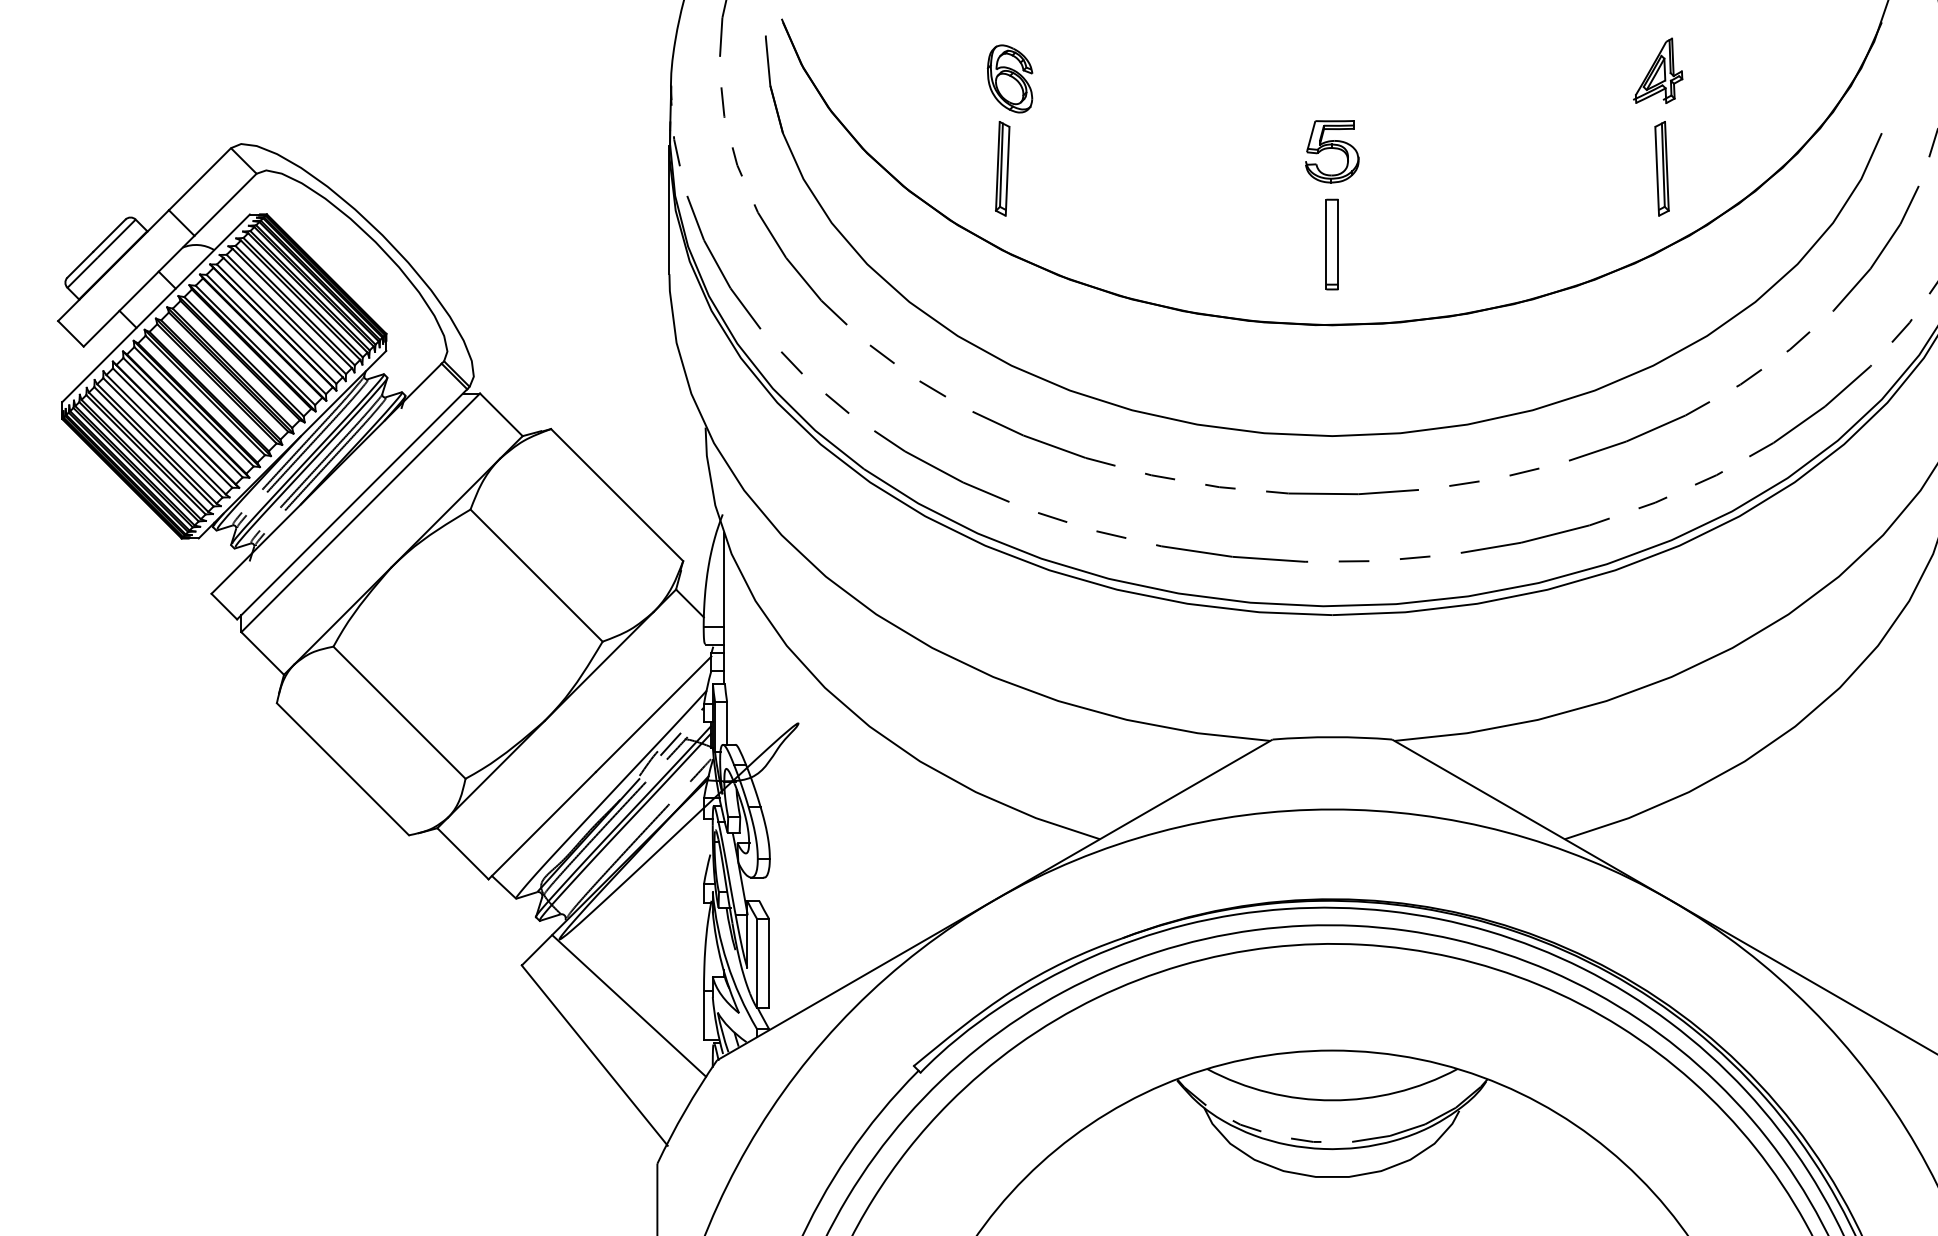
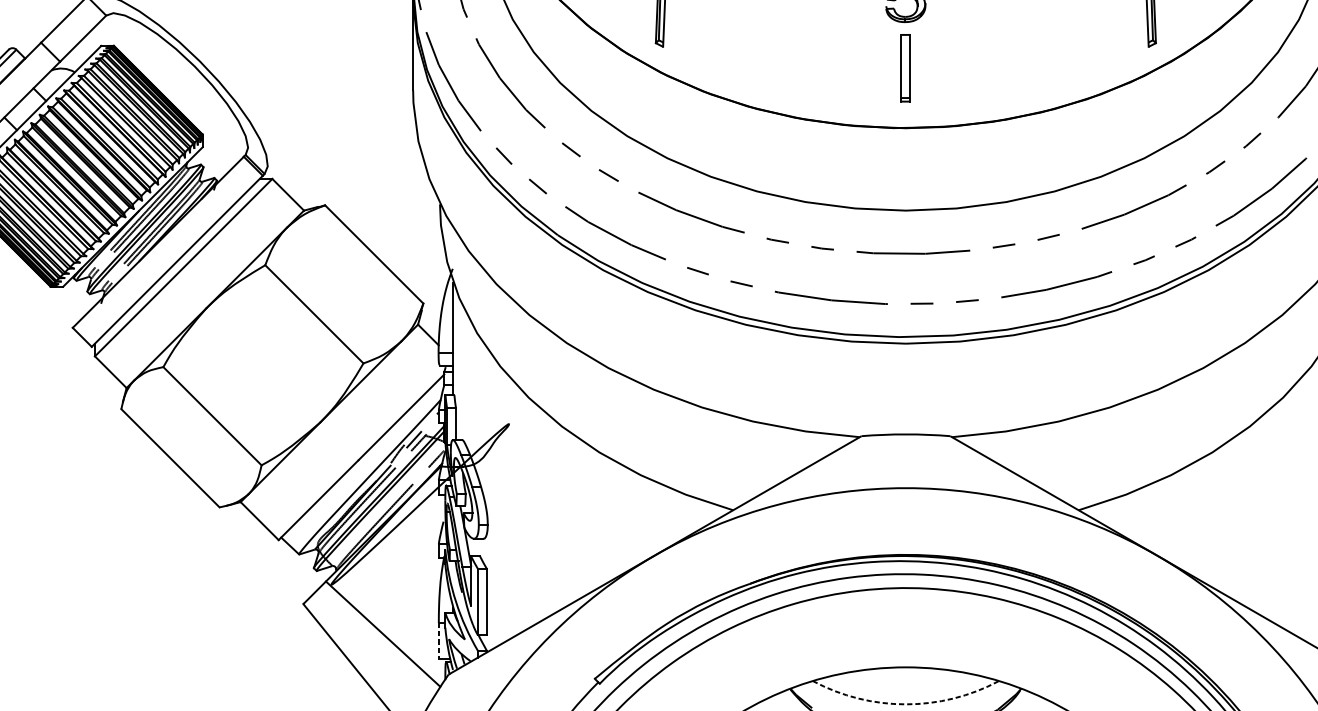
line: (703, 1015) -> (438, 641), solid -> dashed
arc: (1332, 1100) -> (905, 704), solid -> dashed

